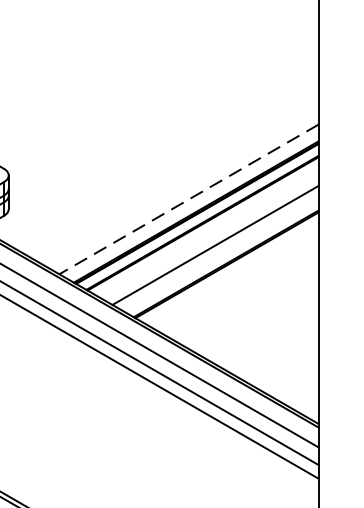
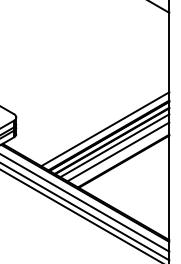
line: (189, 199) -> (105, 129), dashed -> solid
line: (207, 232) -> (114, 145), added

